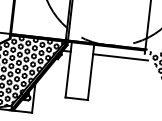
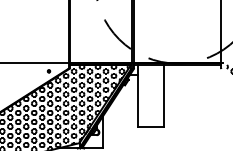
line: (120, 57) -> (194, 75), removed

